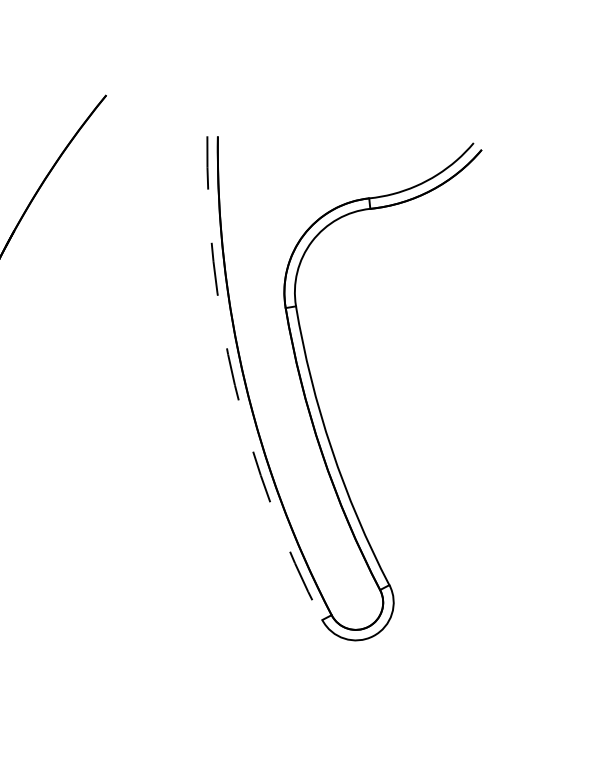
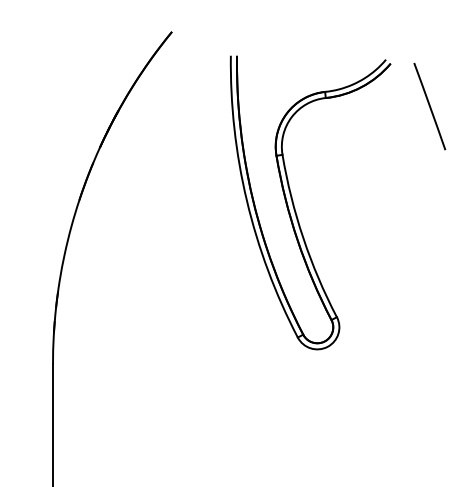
line: (548, 223) -> (429, 106), added
arc: (234, 384) -> (246, 200), dashed -> solid

